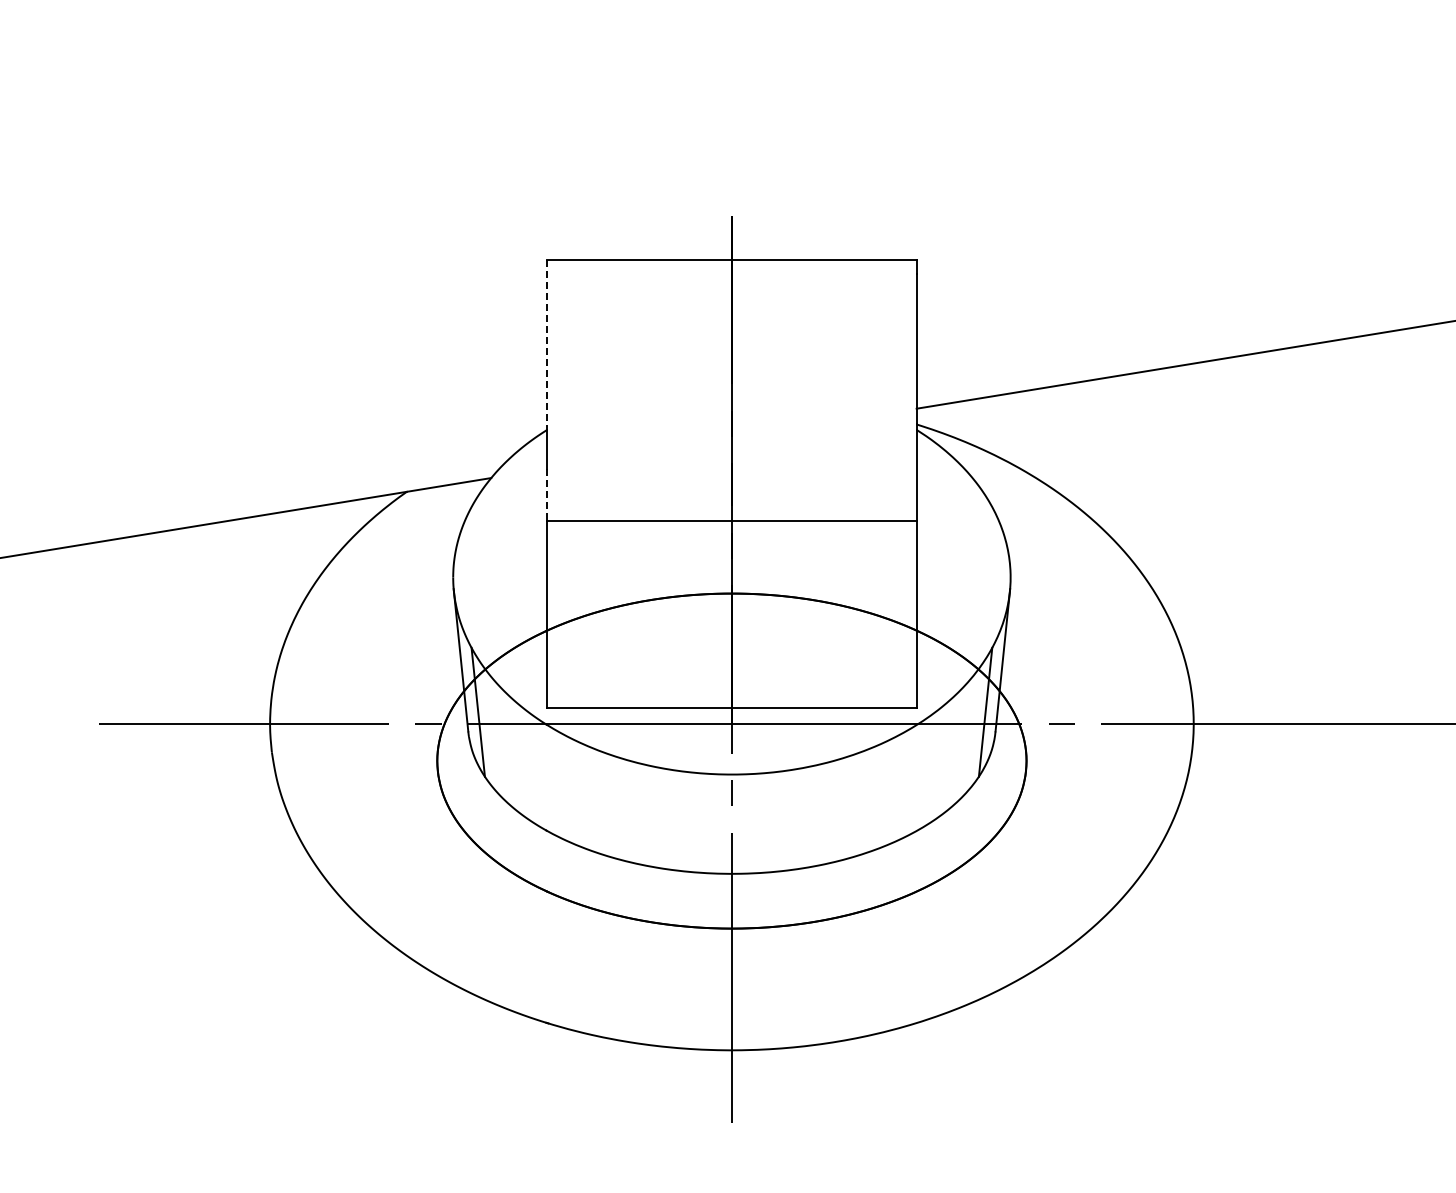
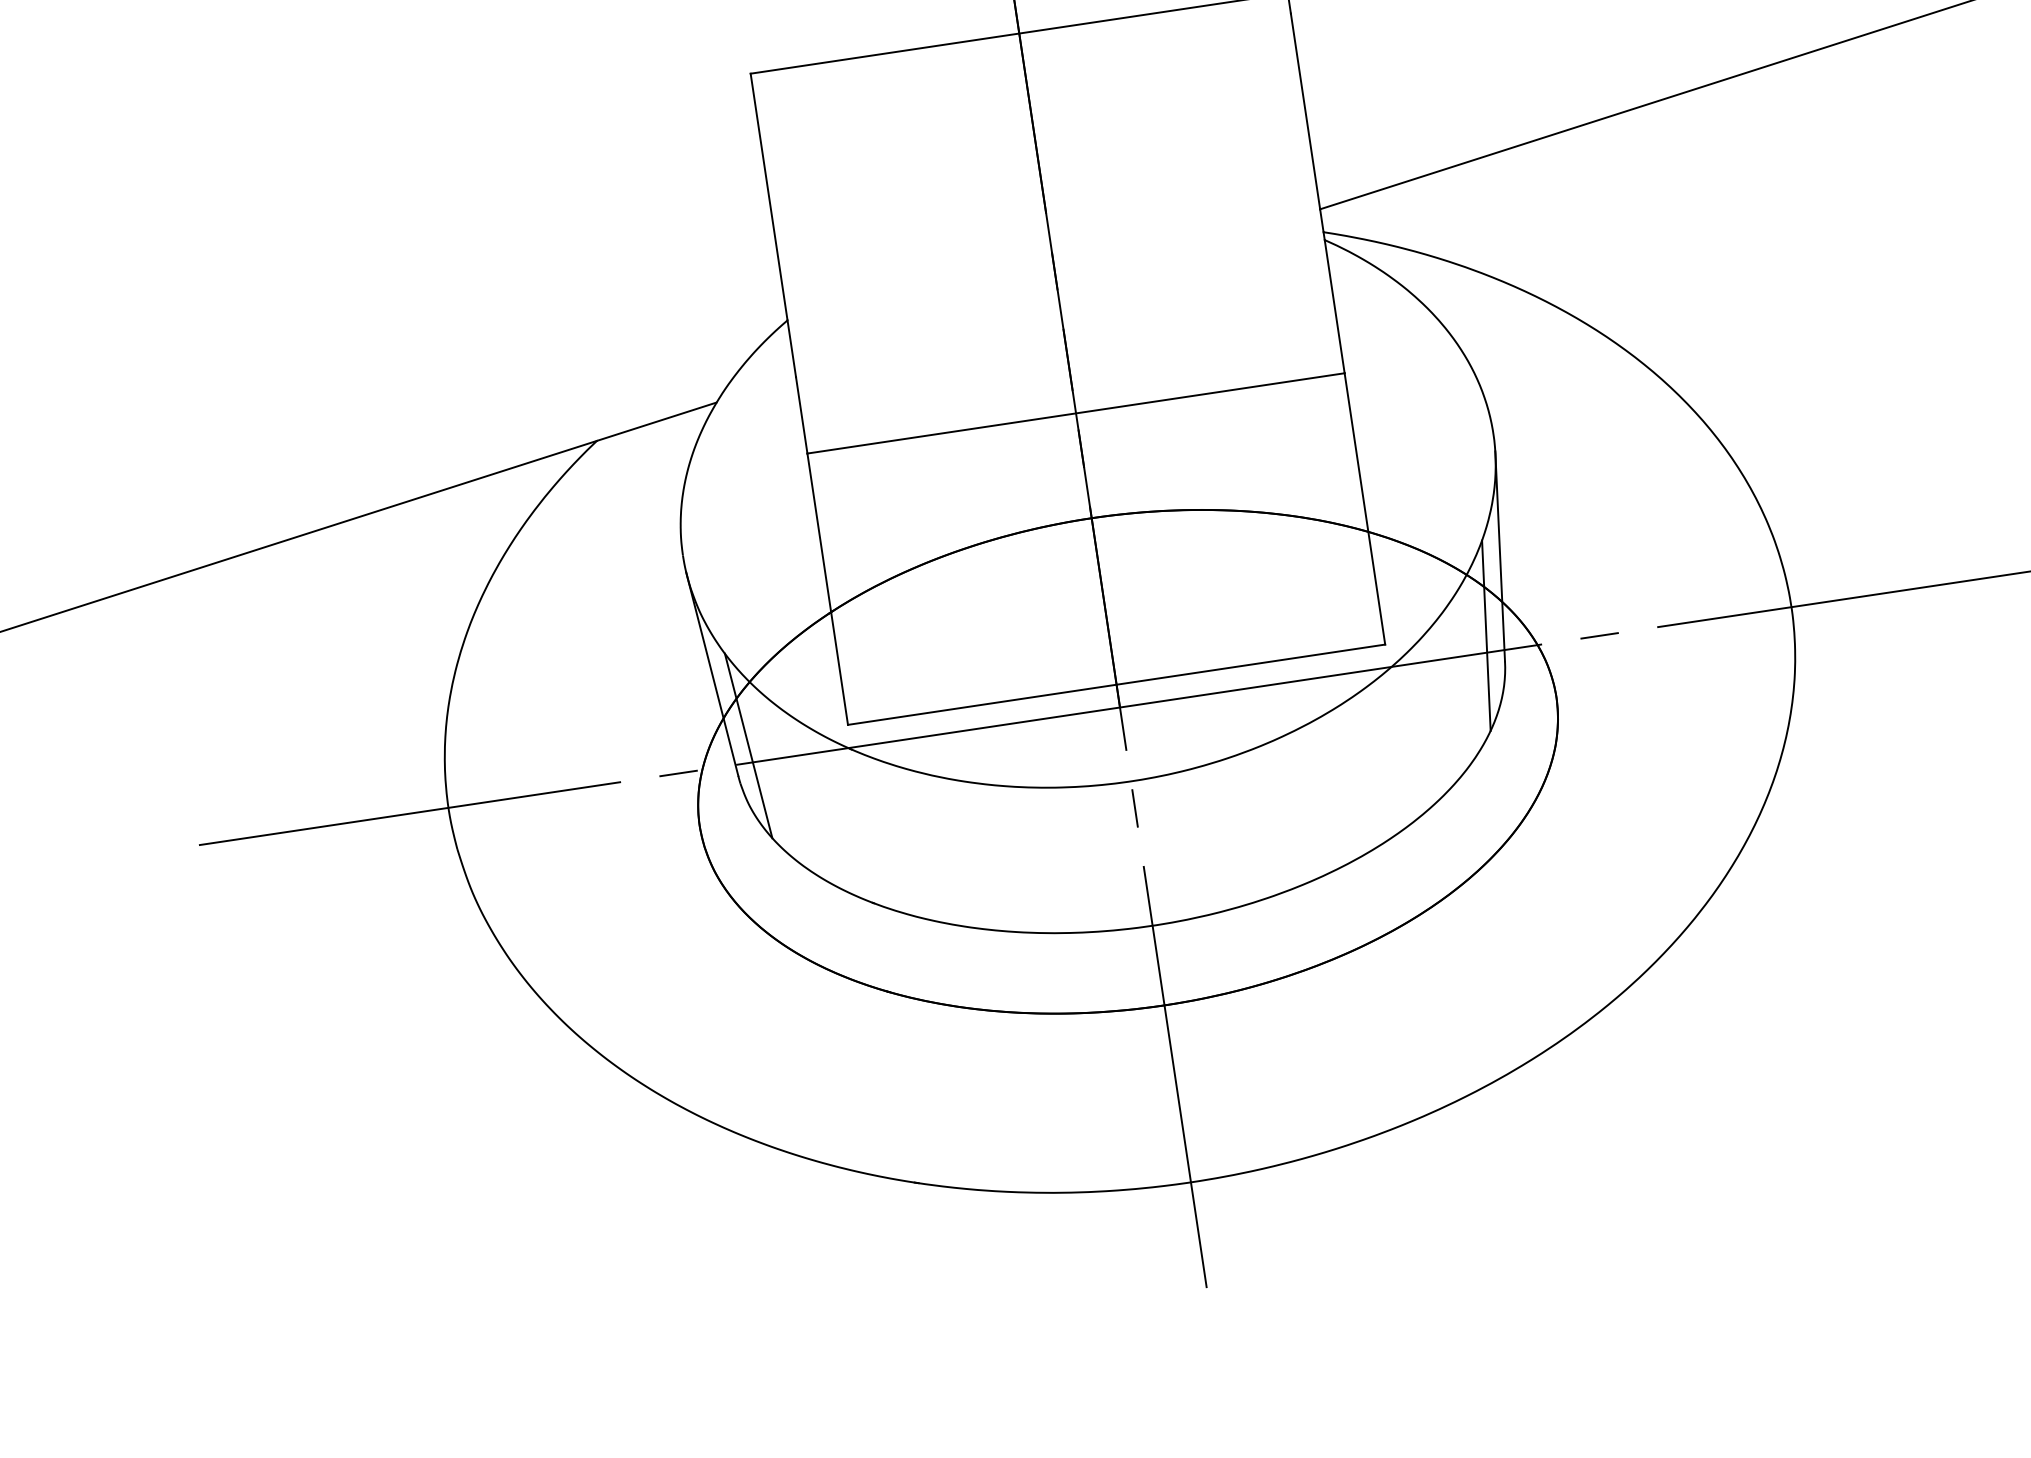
line: (547, 345) -> (769, 197), dashed -> solid
line: (547, 495) -> (802, 415), dashed -> solid

